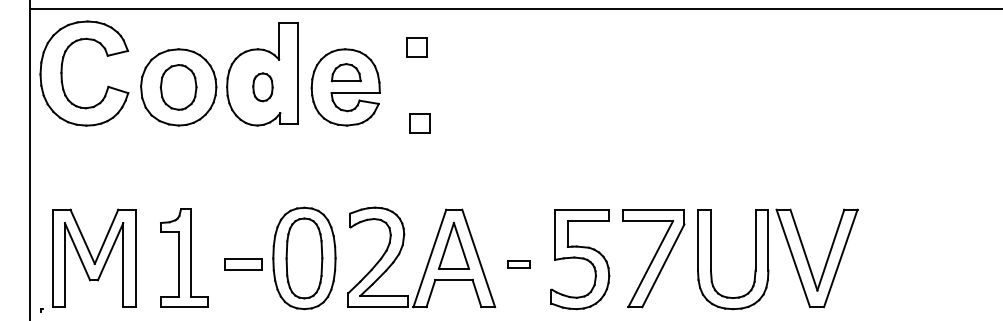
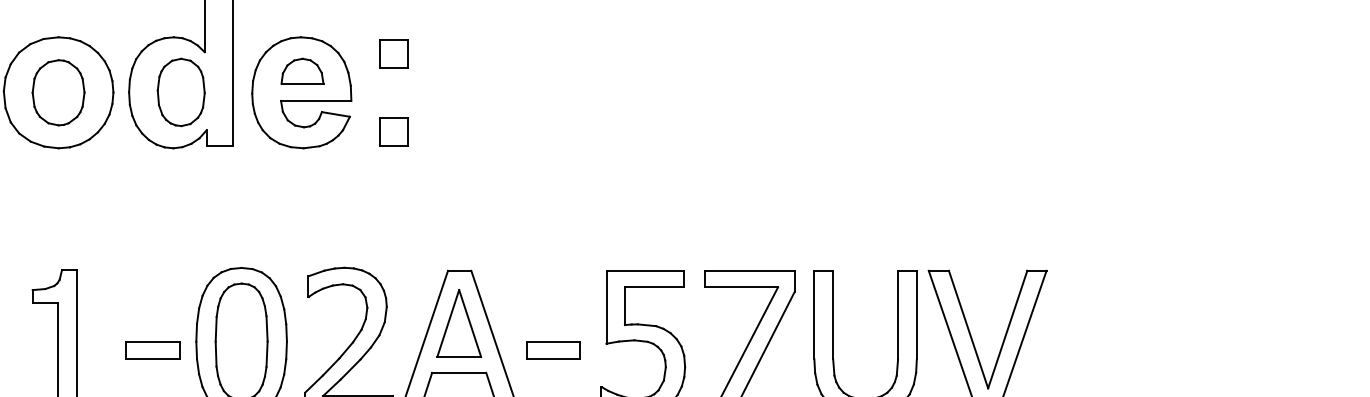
part: (416, 47) -> (393, 53), moved
part: (262, 87) -> (180, 92), size x1.67
part: (419, 123) -> (393, 132), moved
part: (518, 264) -> (553, 350), size x1.67

